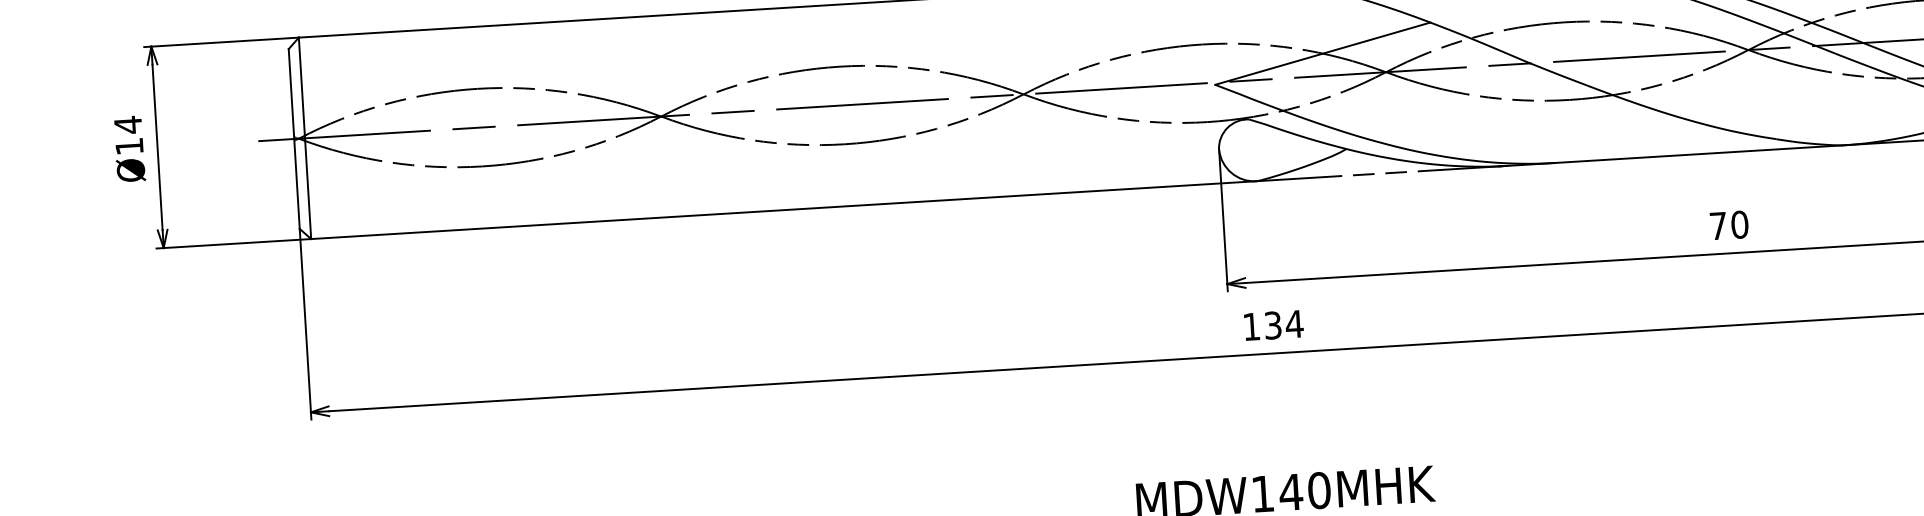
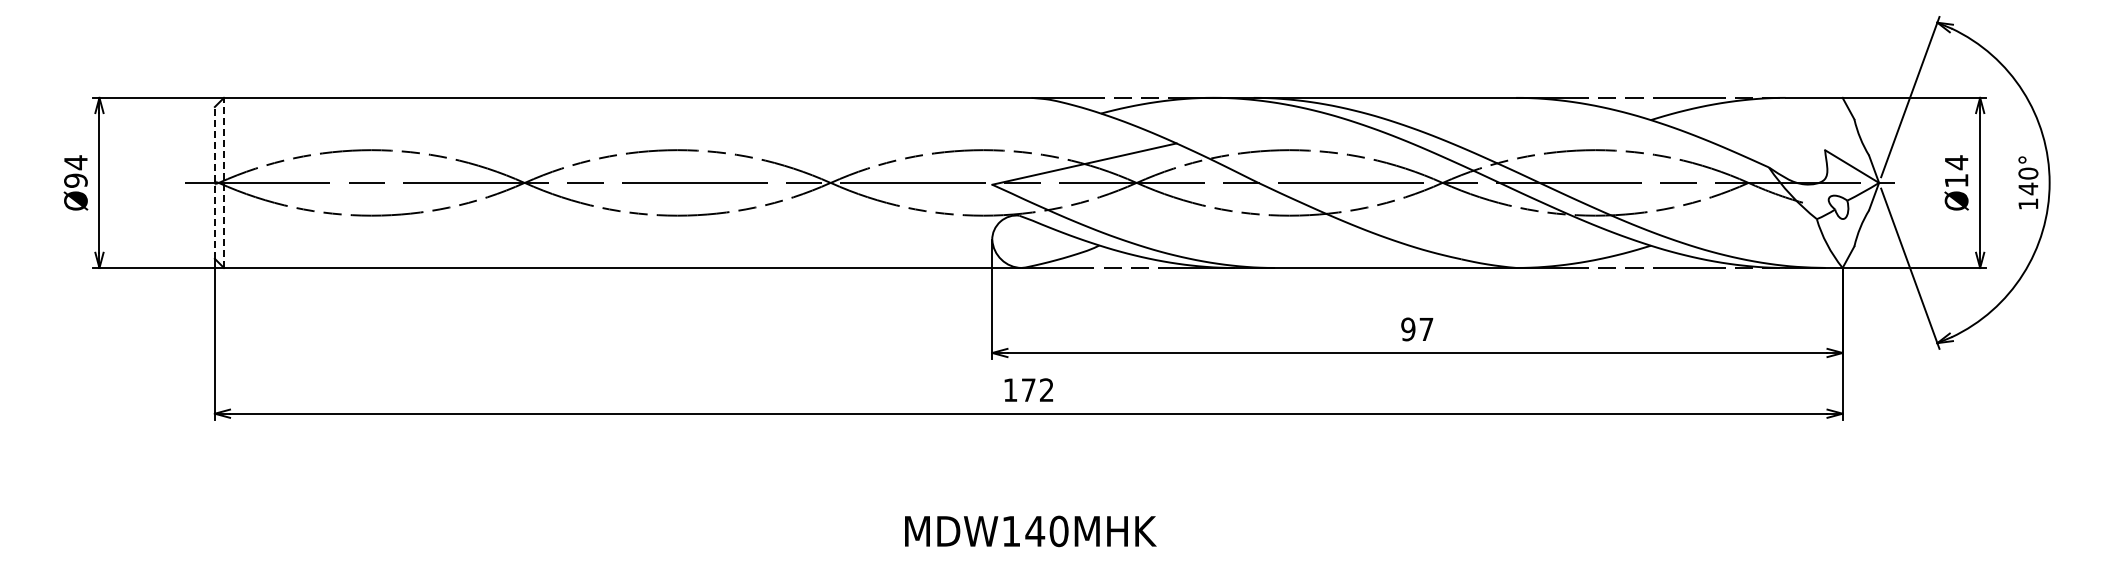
line: (304, 137) -> (223, 182), solid -> dashed
line: (293, 138) -> (214, 182), solid -> dashed
text: (128, 146) -> (75, 180), Ø14 -> Ø94
text: (1729, 225) -> (1417, 329), 70 -> 97
text: (1283, 325) -> (1037, 390), 134 -> 172

